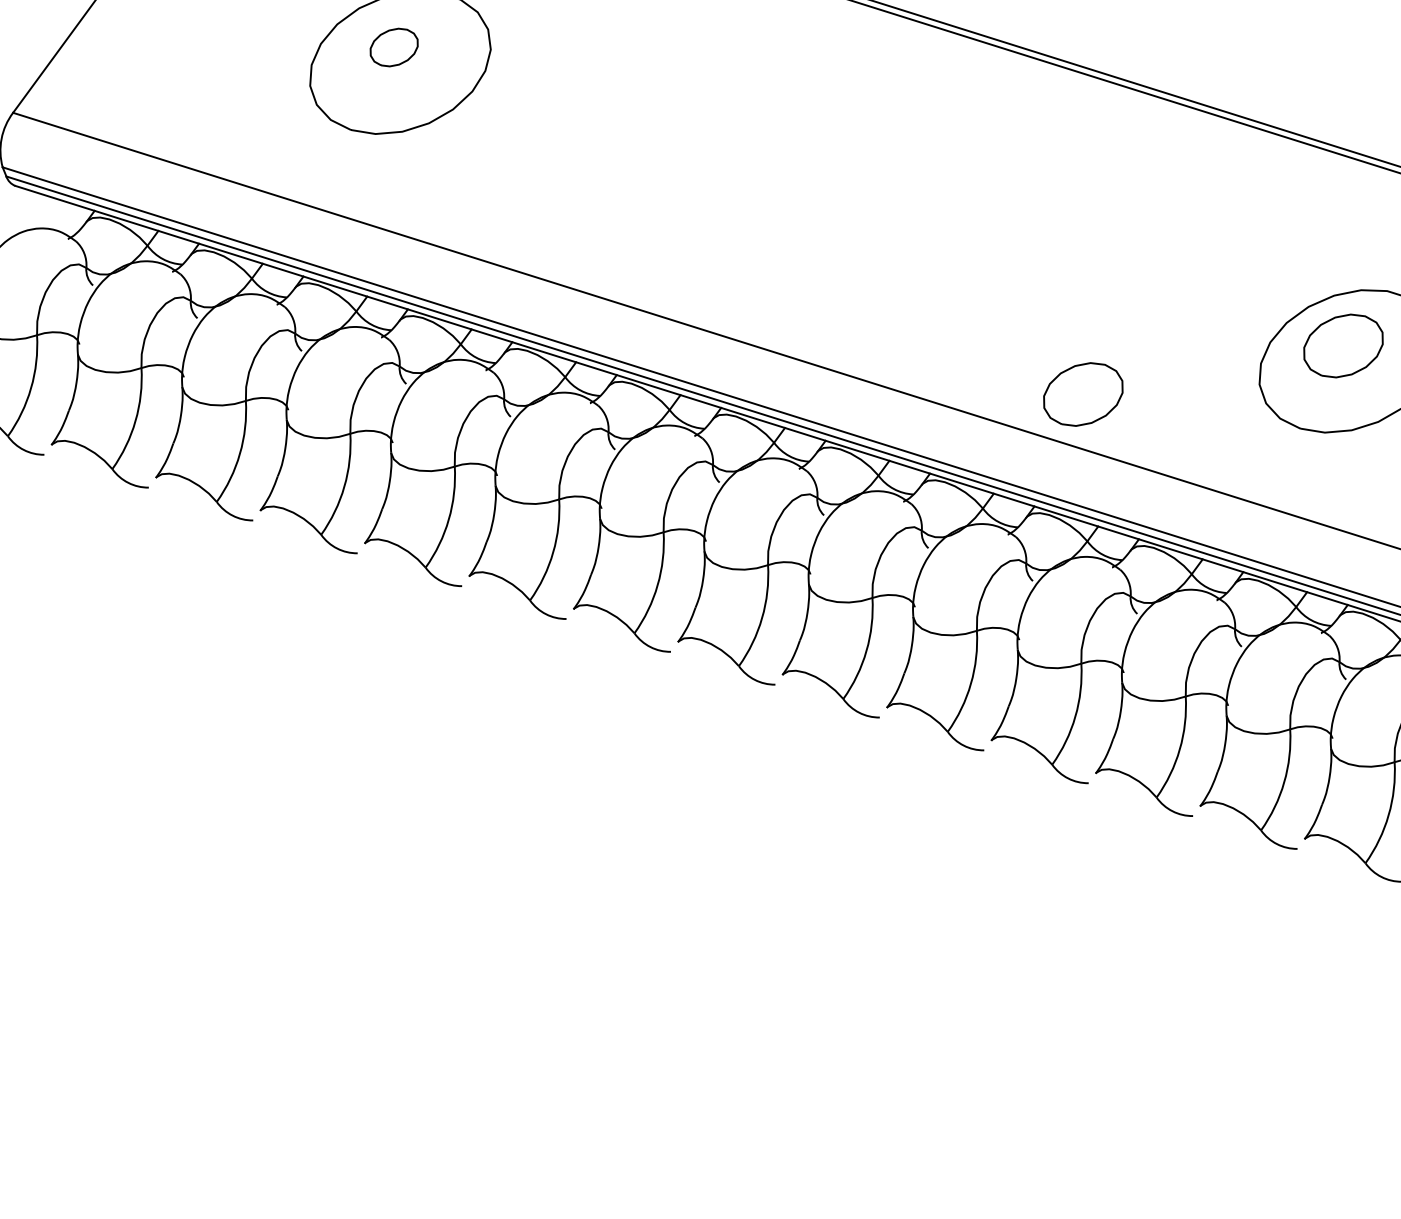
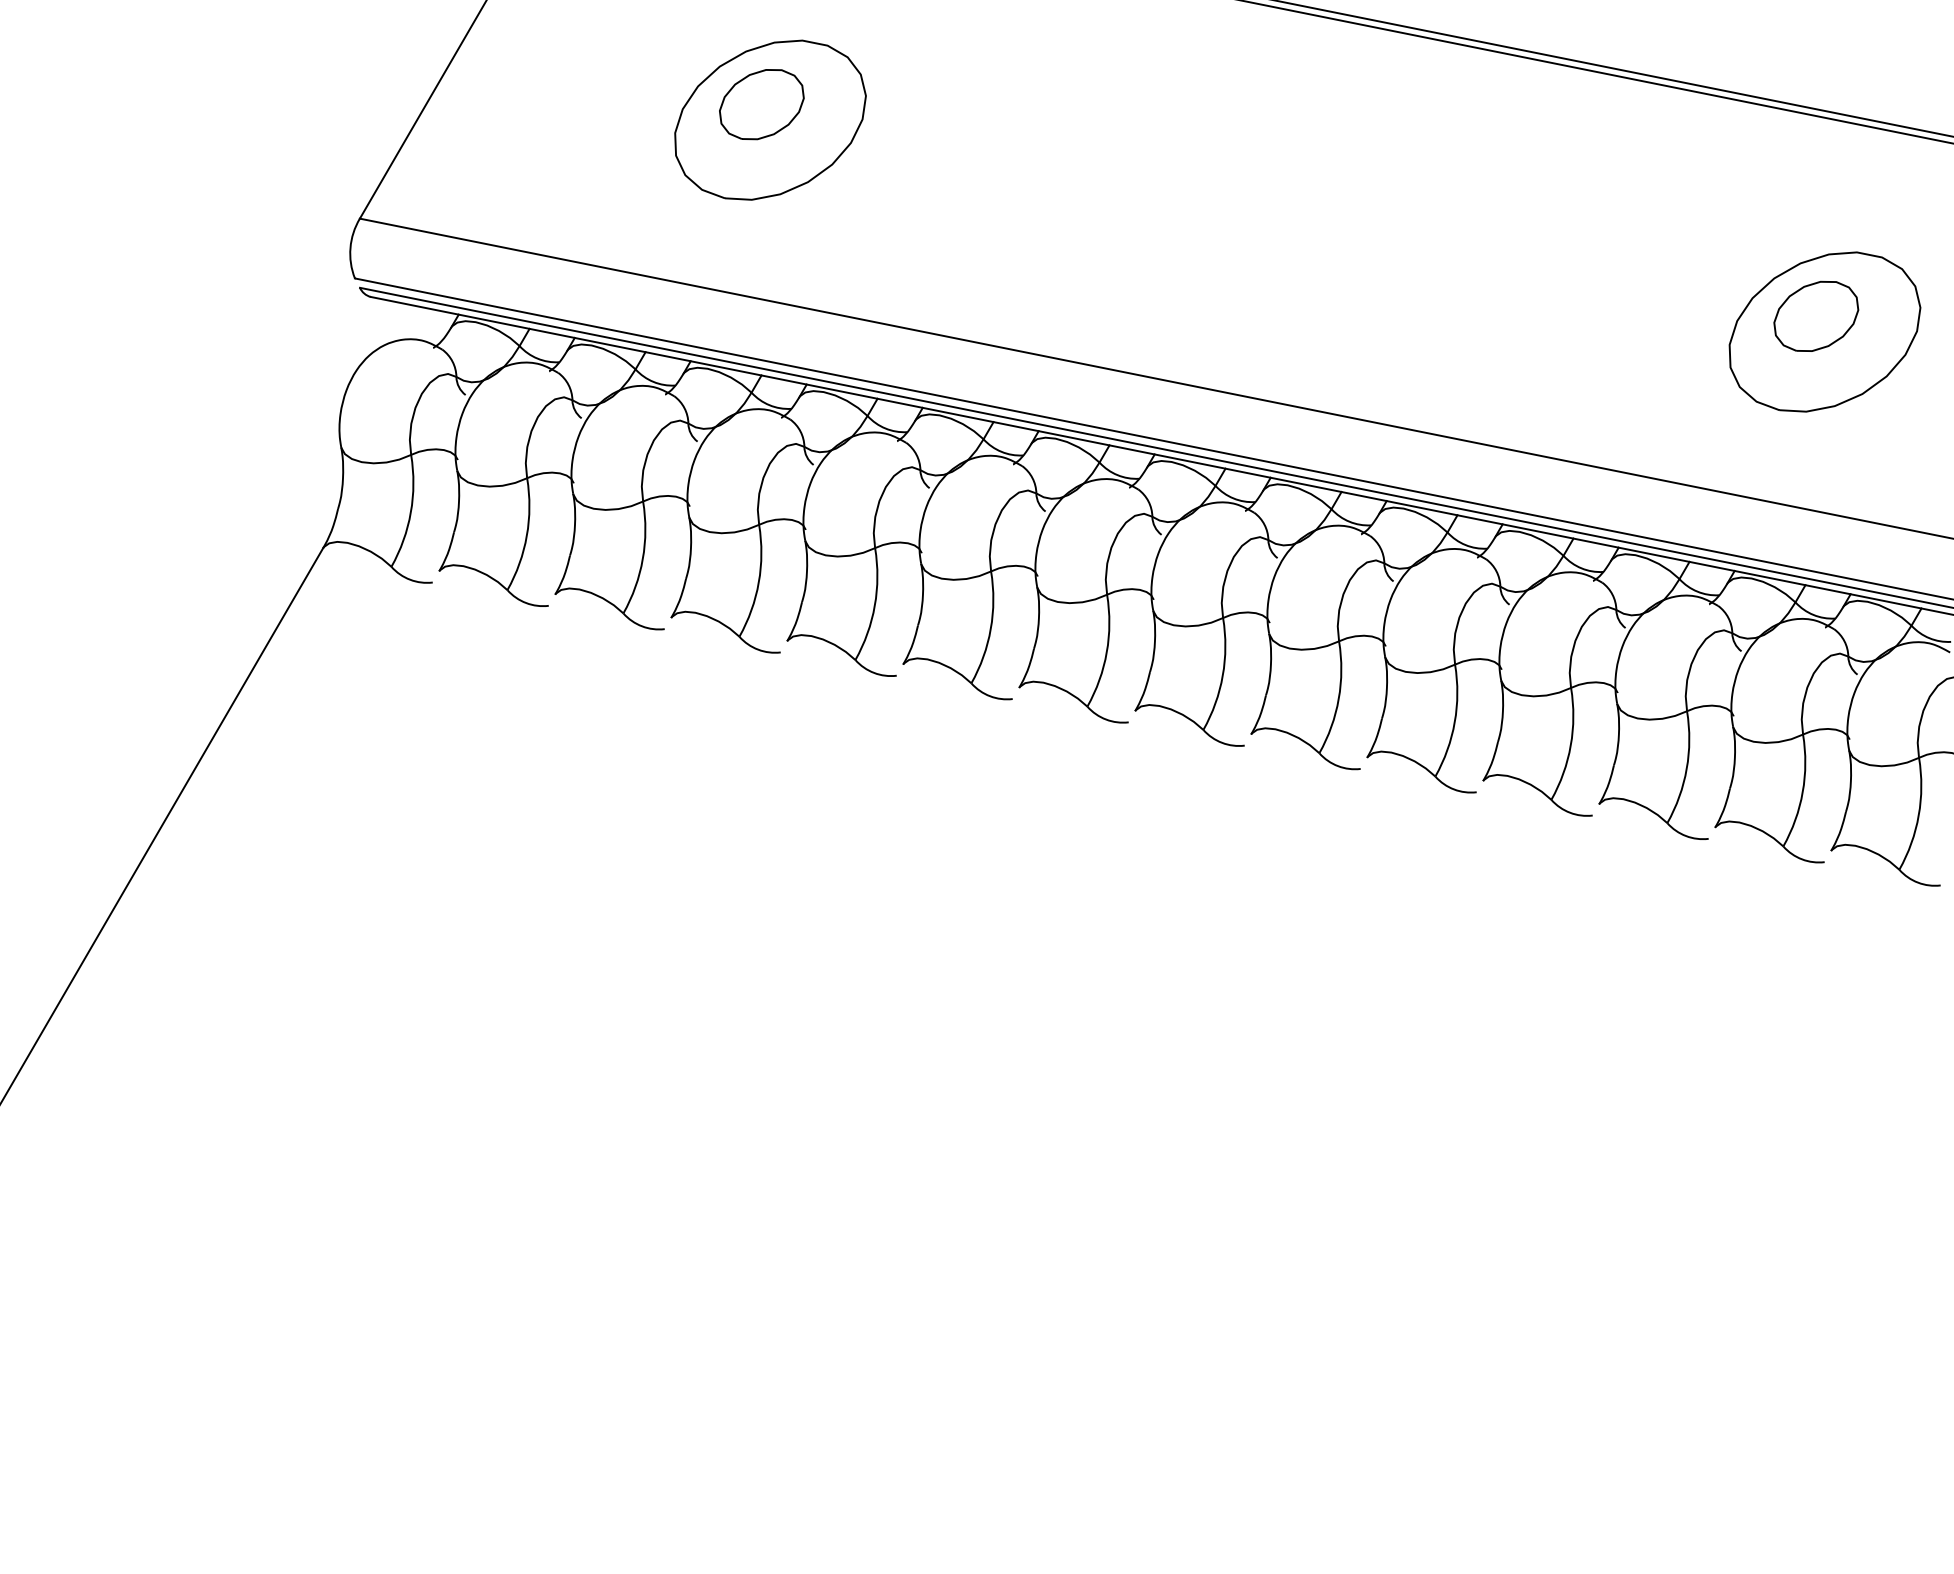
part: (393, 47) -> (761, 104), size x1.67
part: (1083, 393) -> (1542, 397), removed

